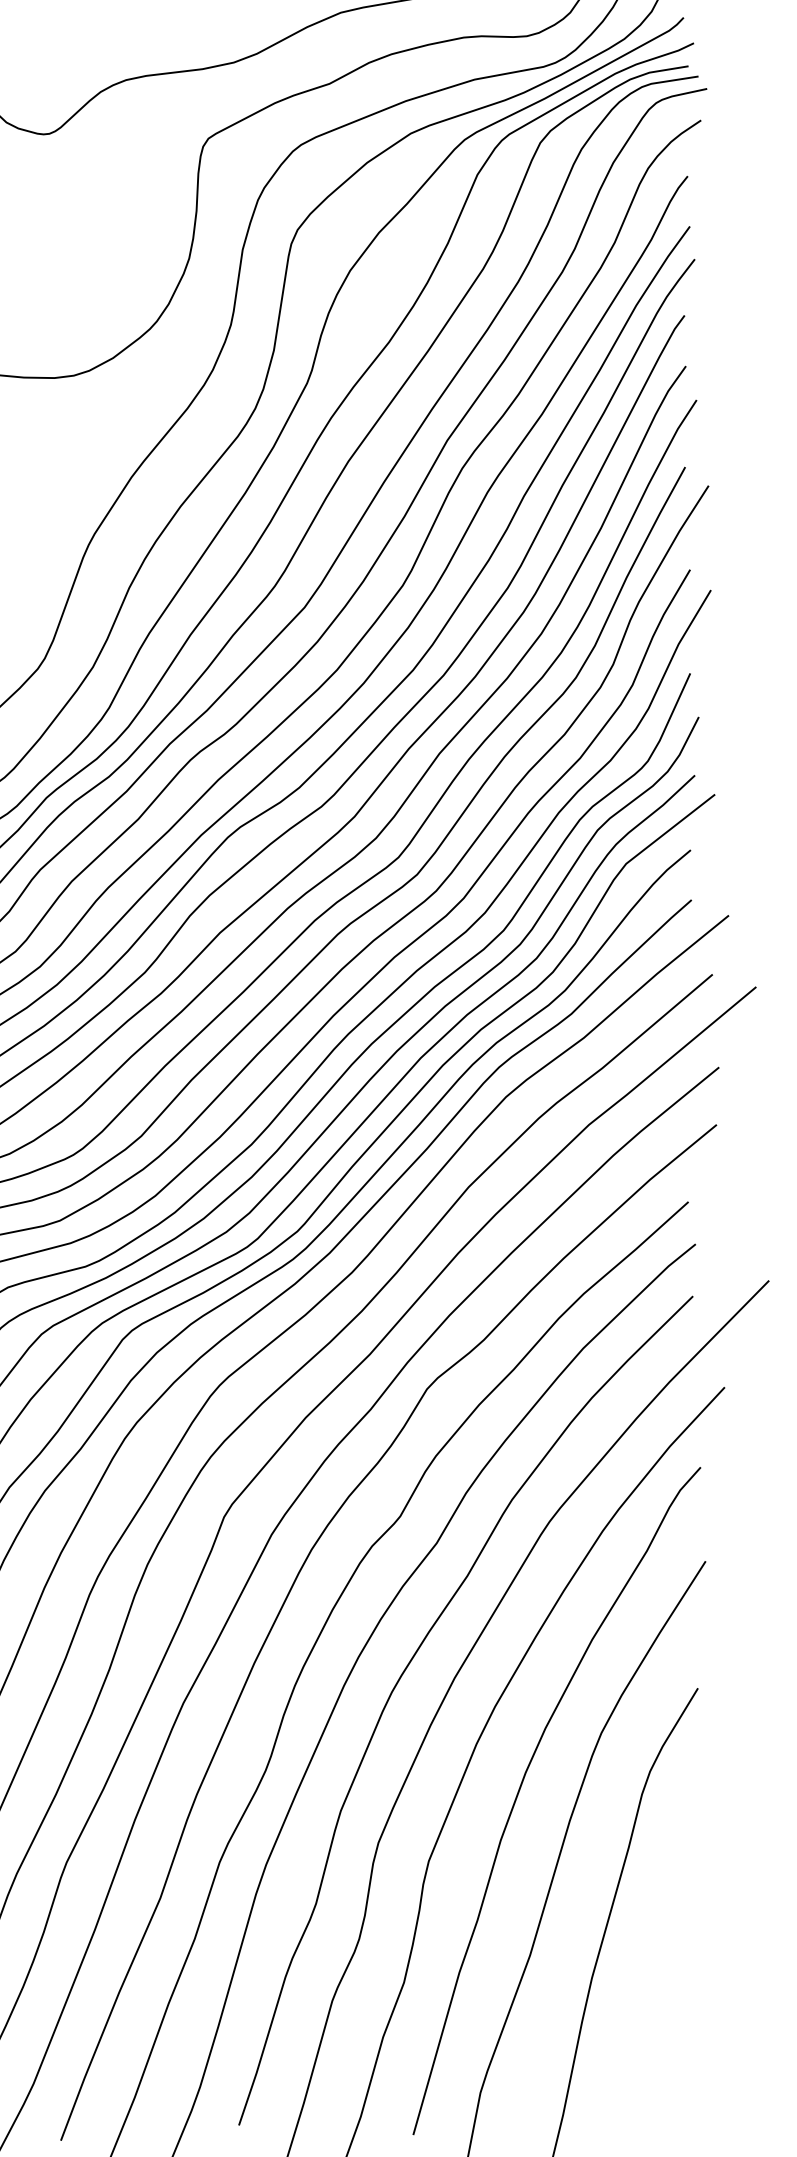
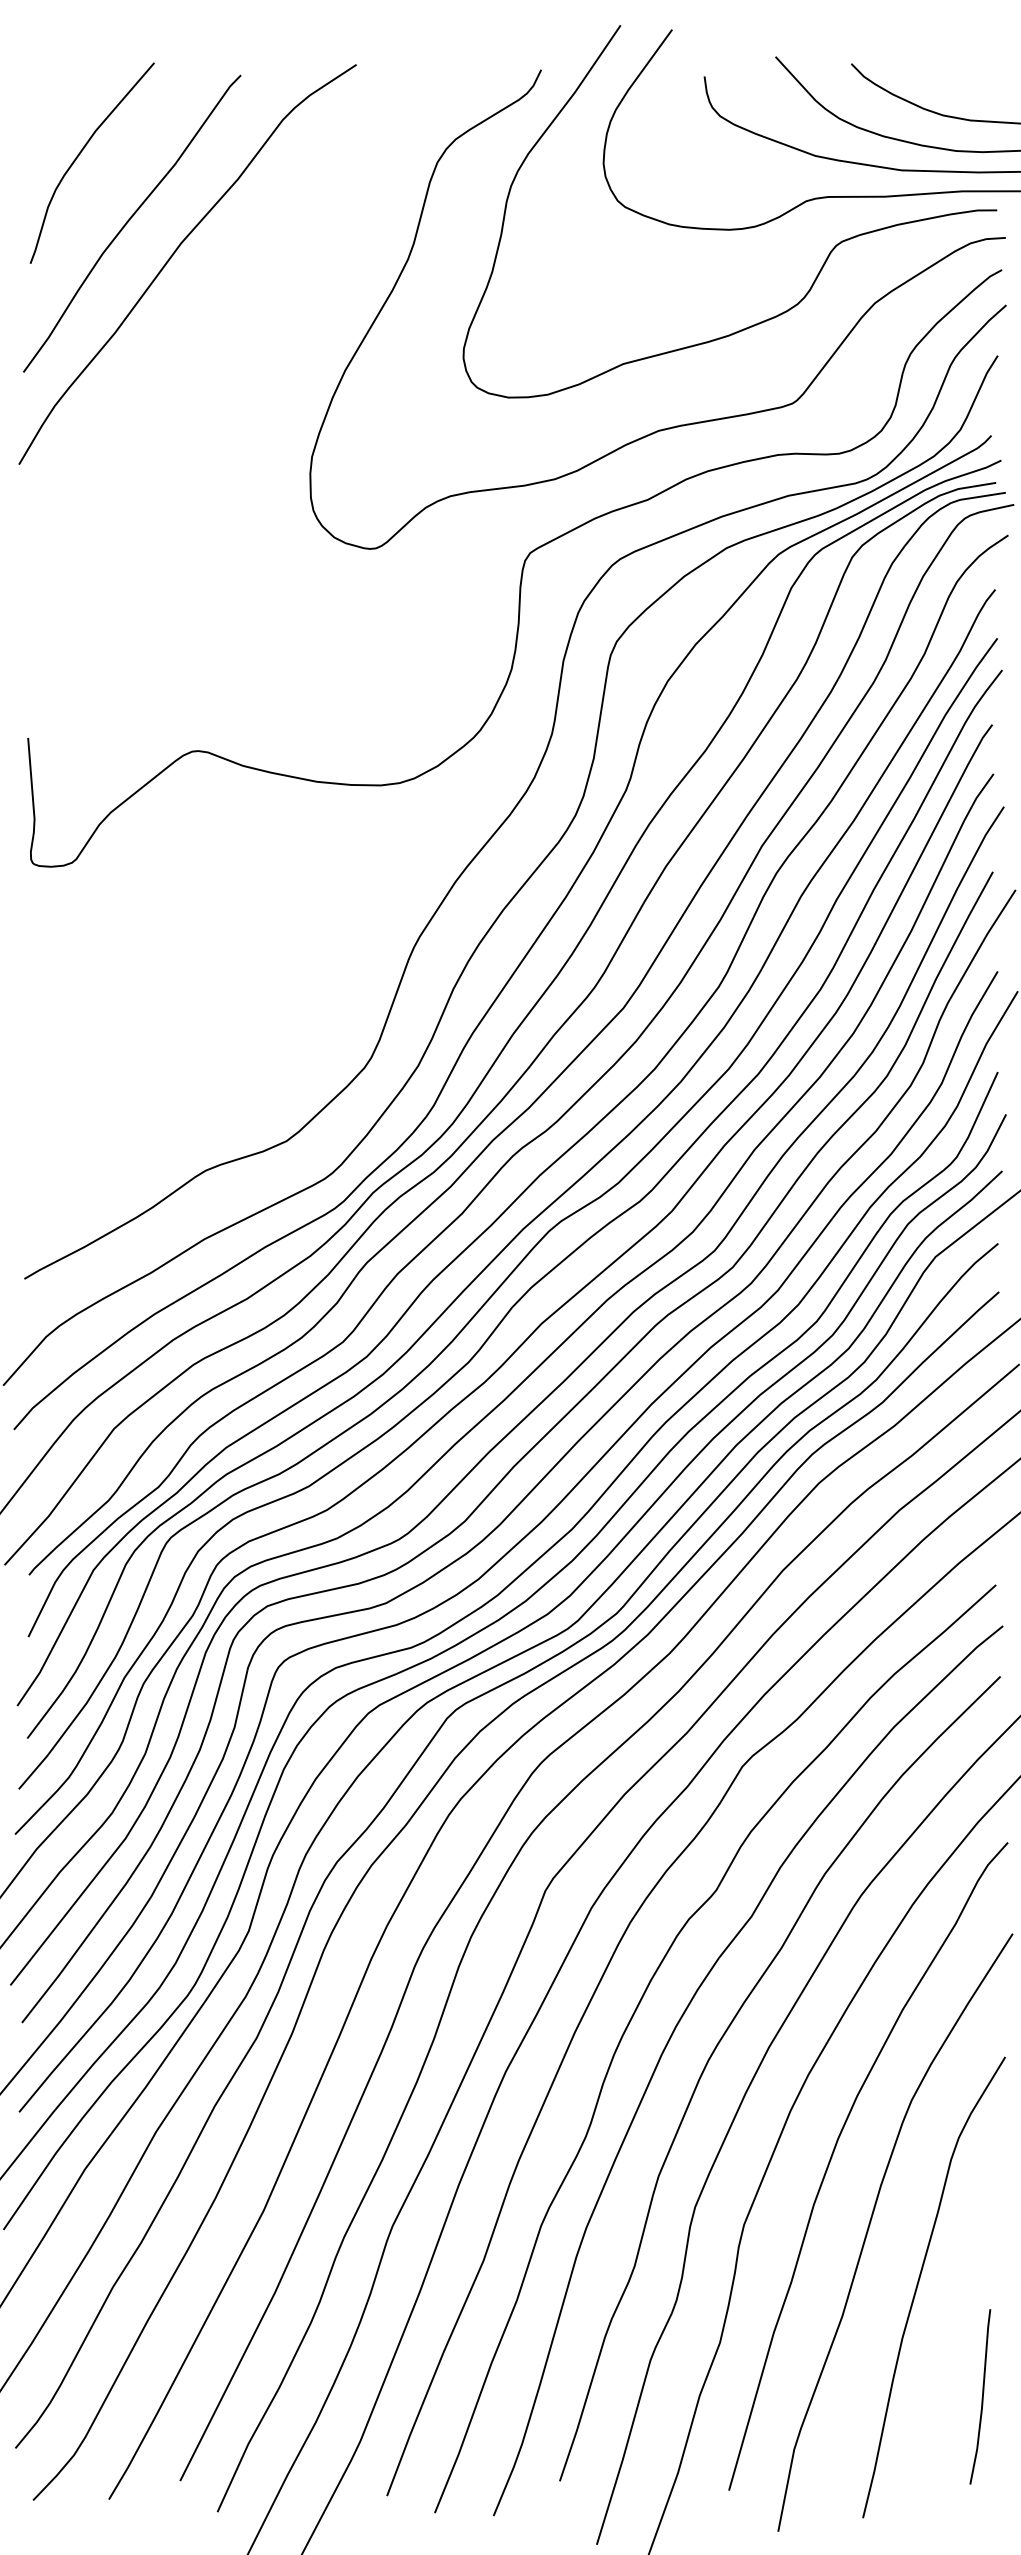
line: (673, 2039) -> (981, 2397), added

